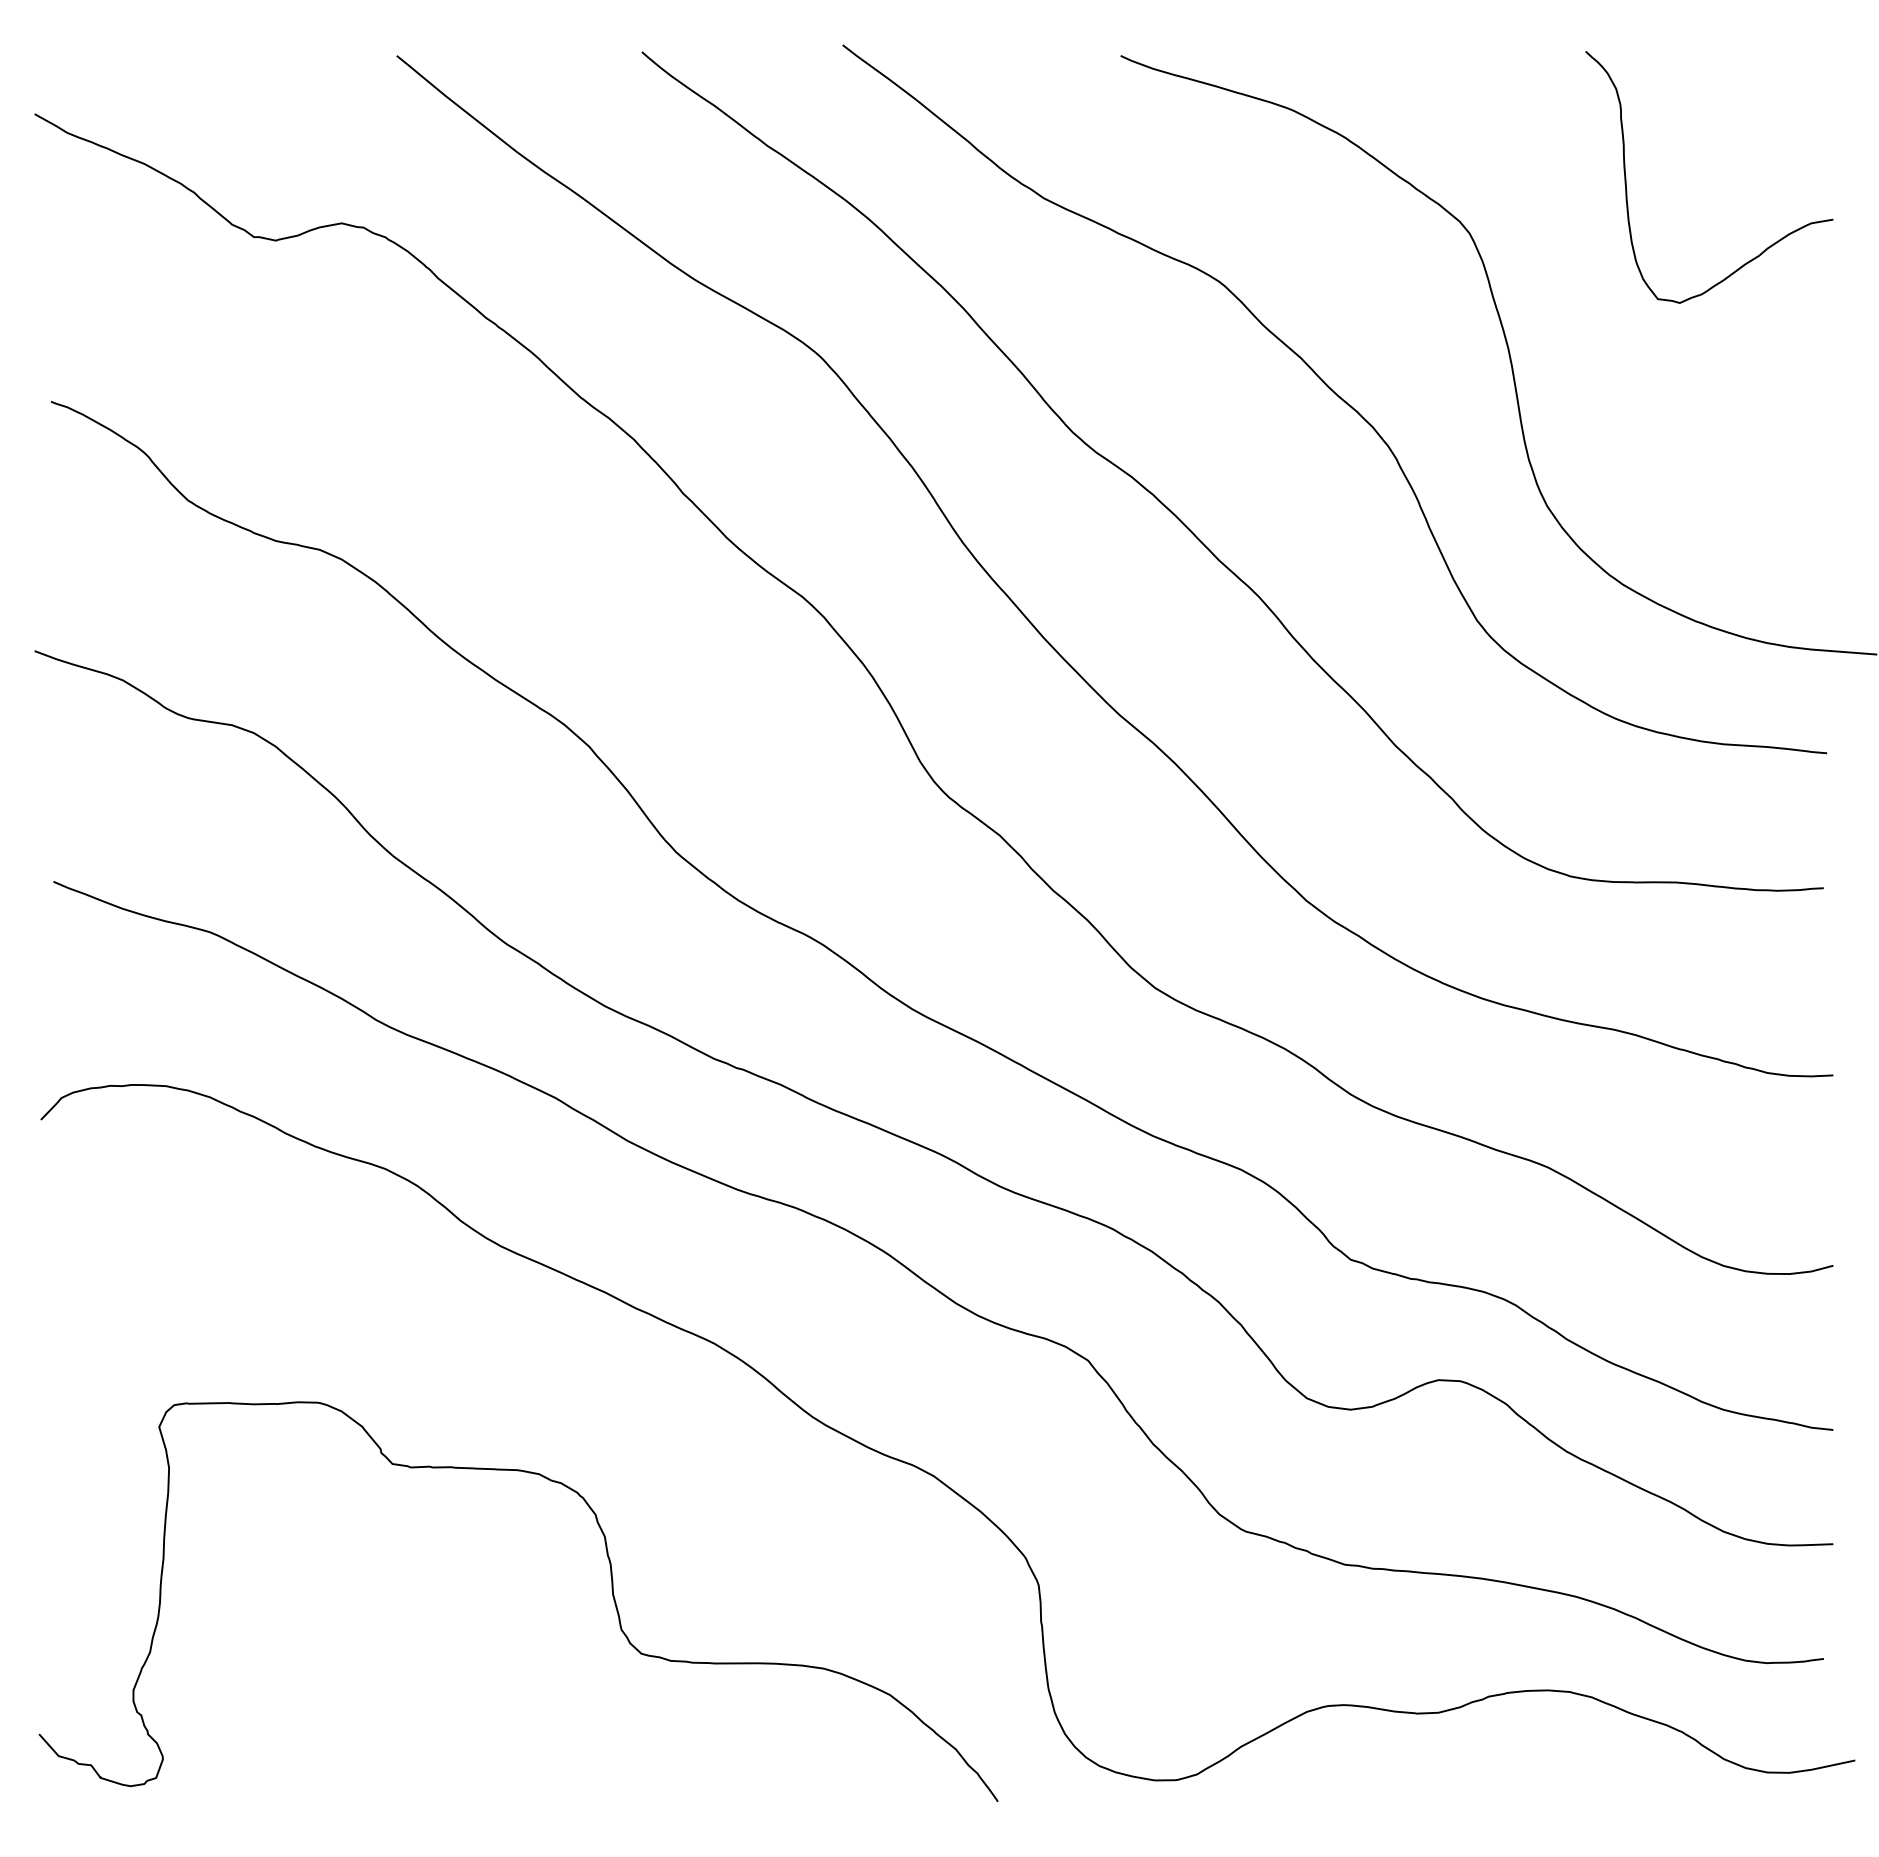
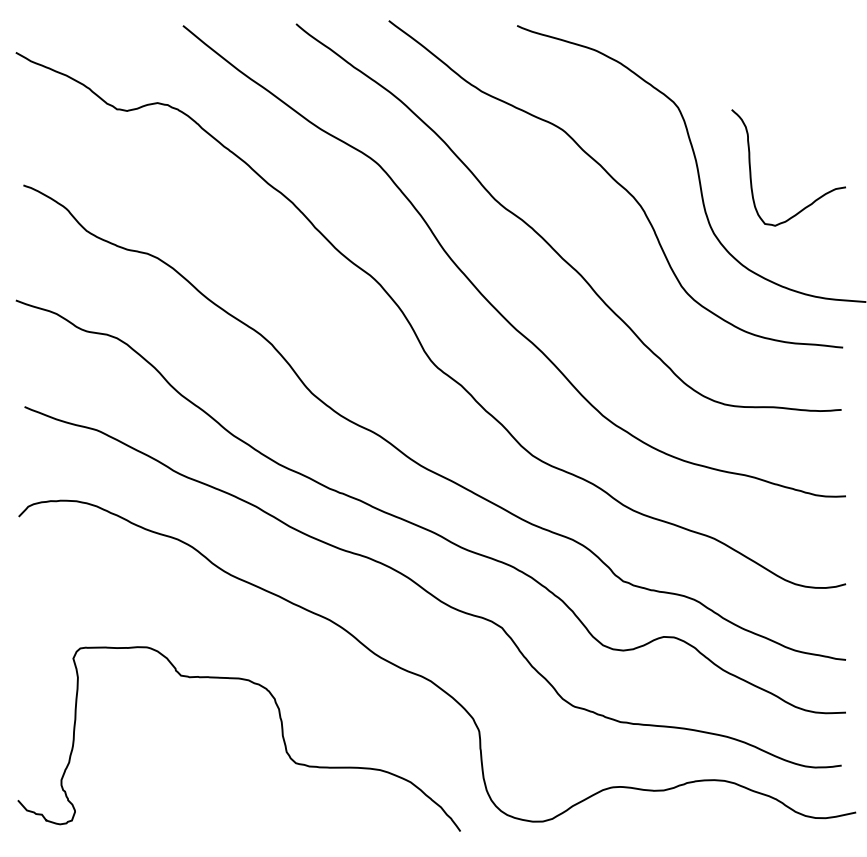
curve: (1628, 183) -> (751, 170), moved

